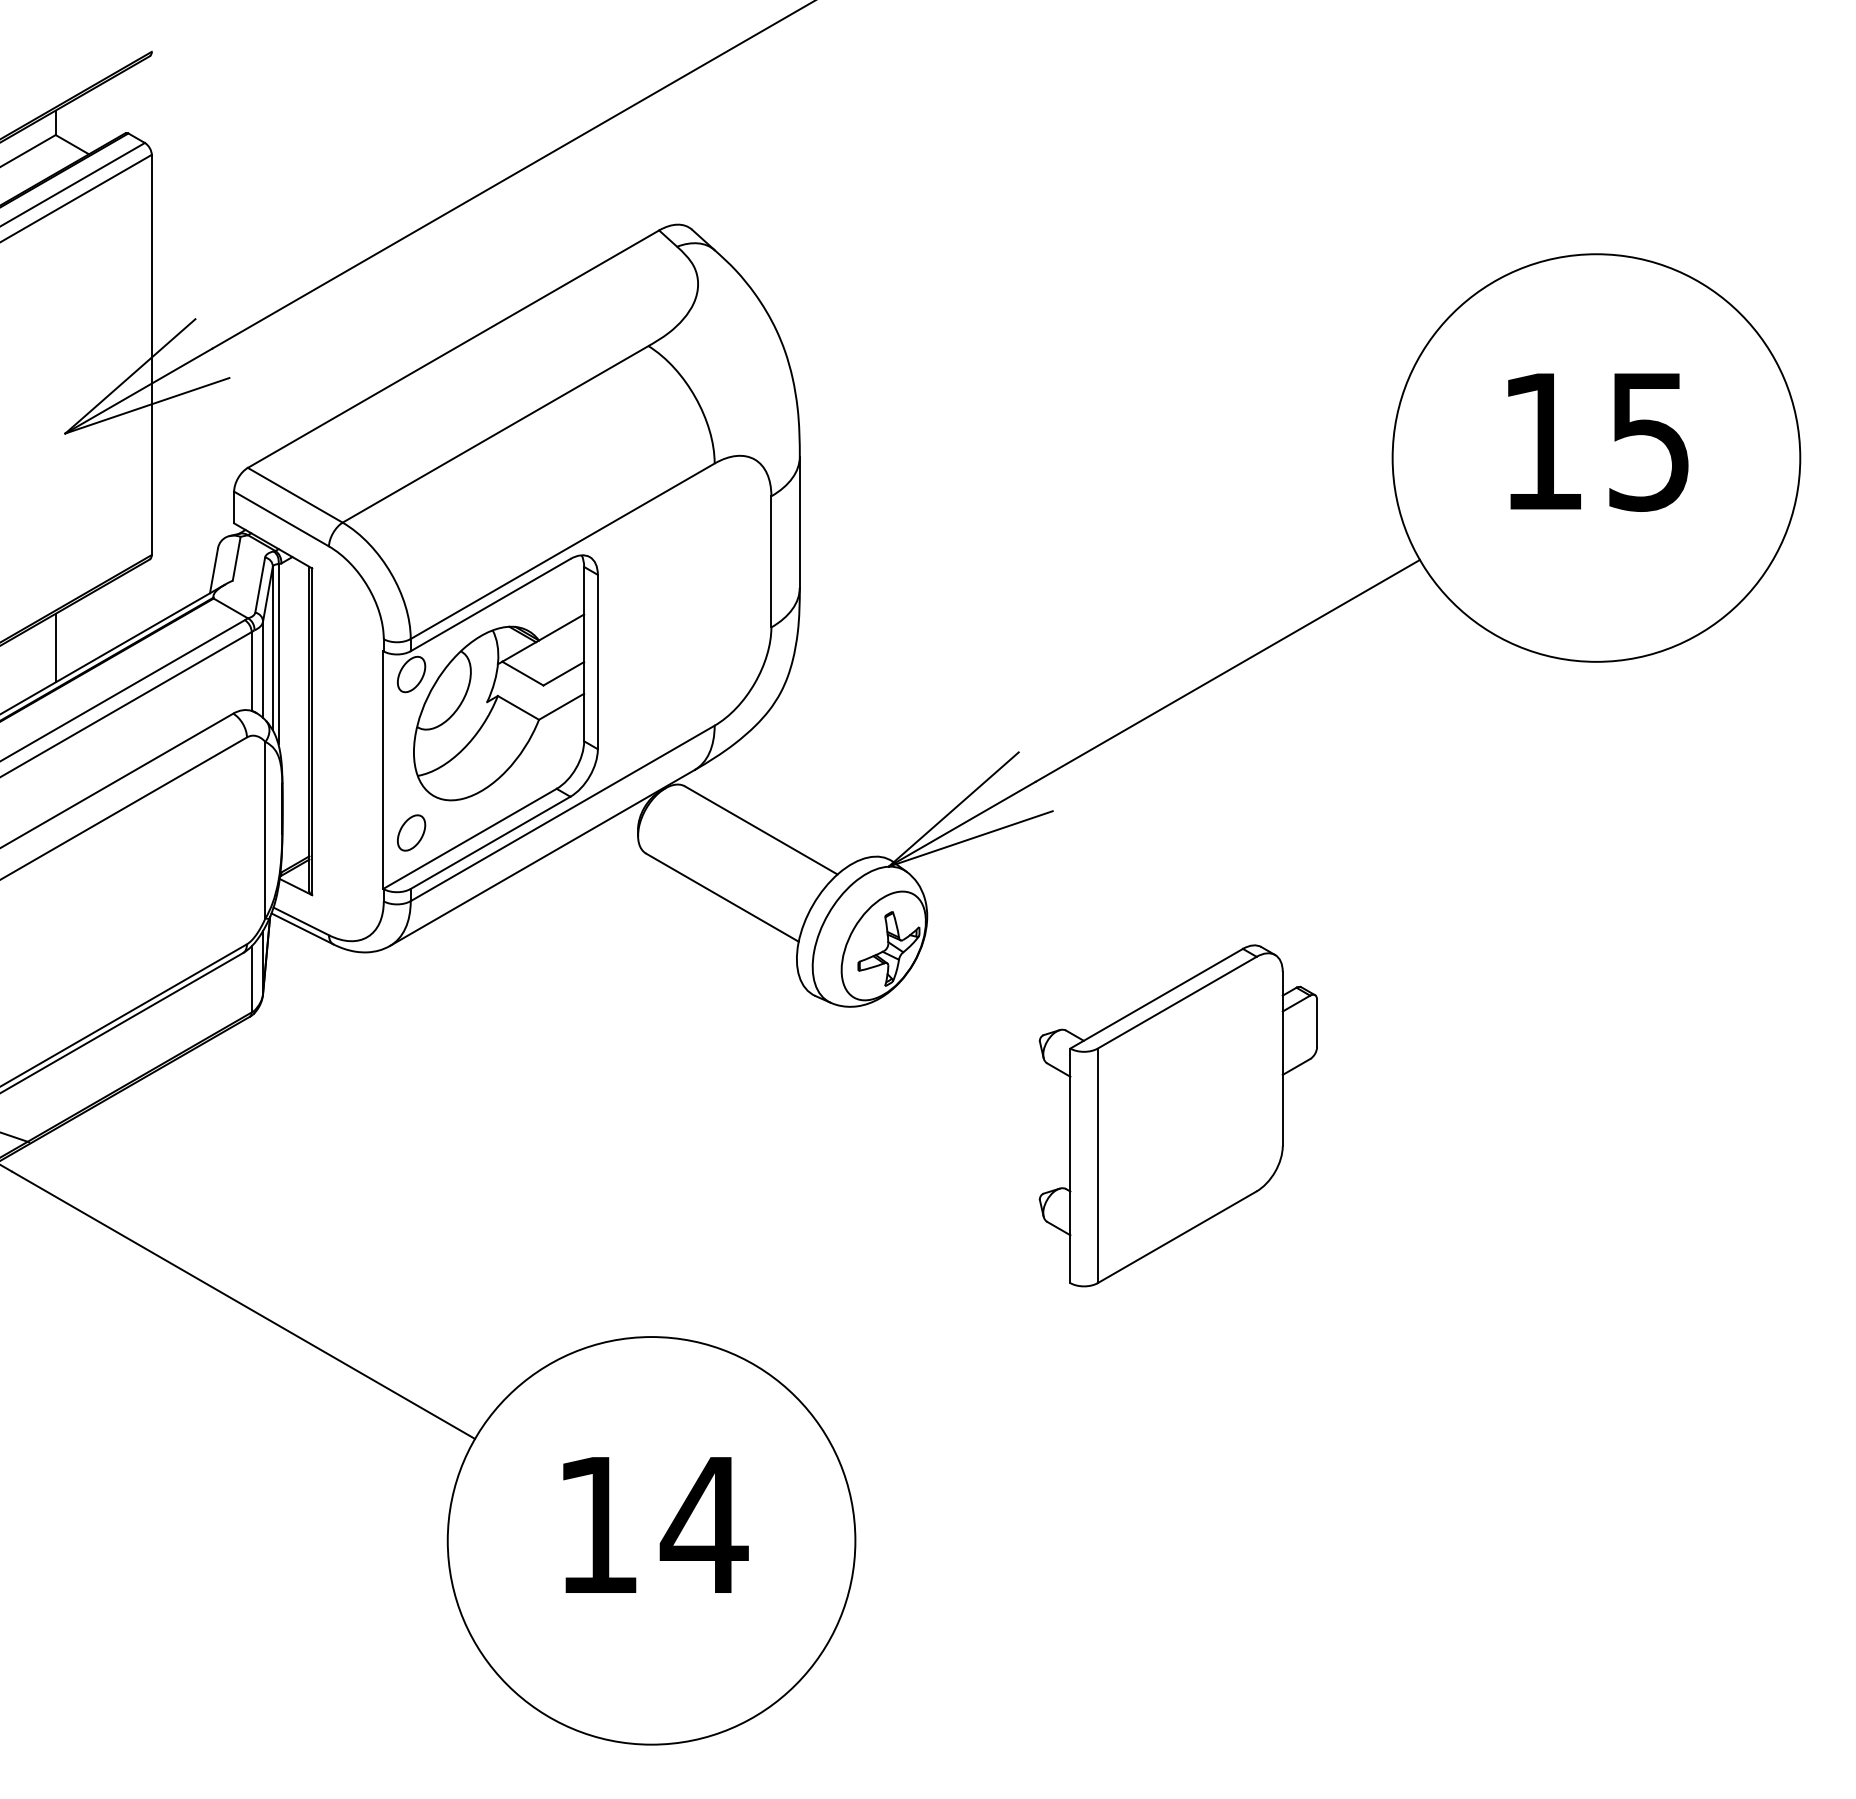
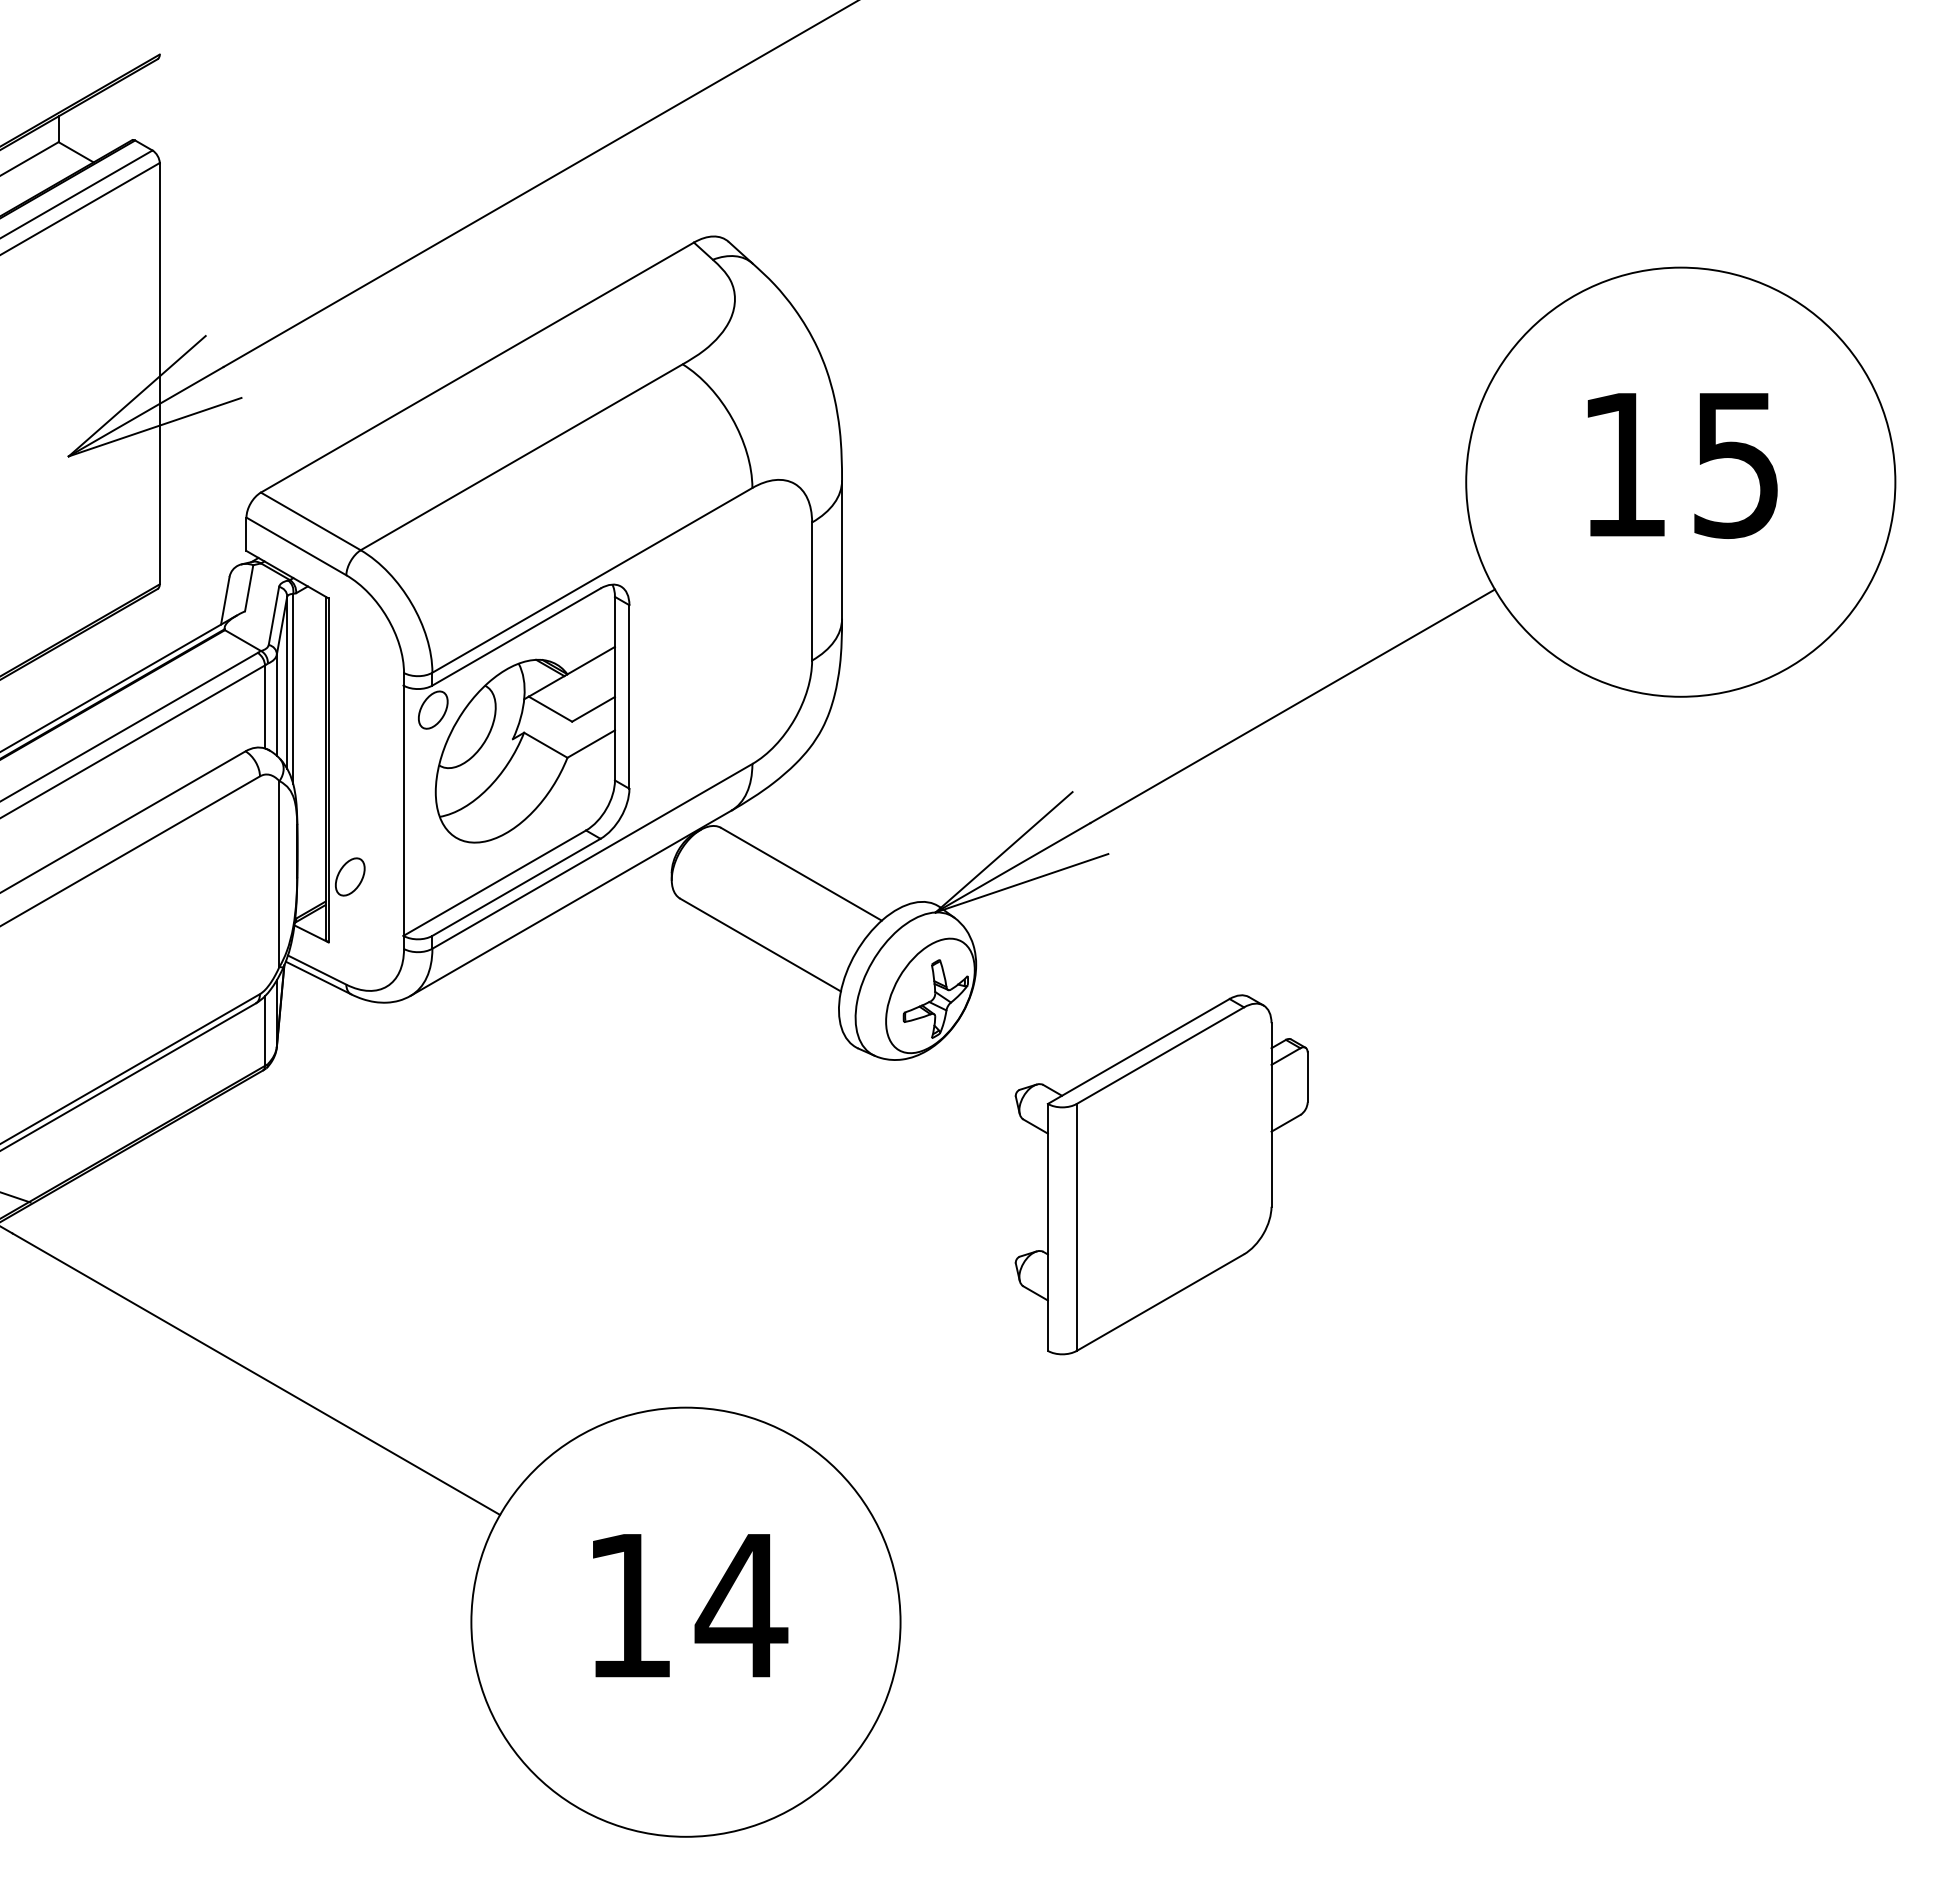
line: (55, 648) -> (58, 682), removed
part: (411, 832) -> (350, 876), moved
part: (1178, 1115) -> (1161, 1174), moved

